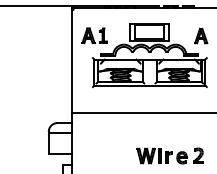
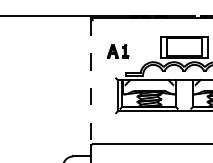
part: (94, 35) -> (117, 51), size x0.7
line: (72, 61) -> (91, 82), solid -> dashed

